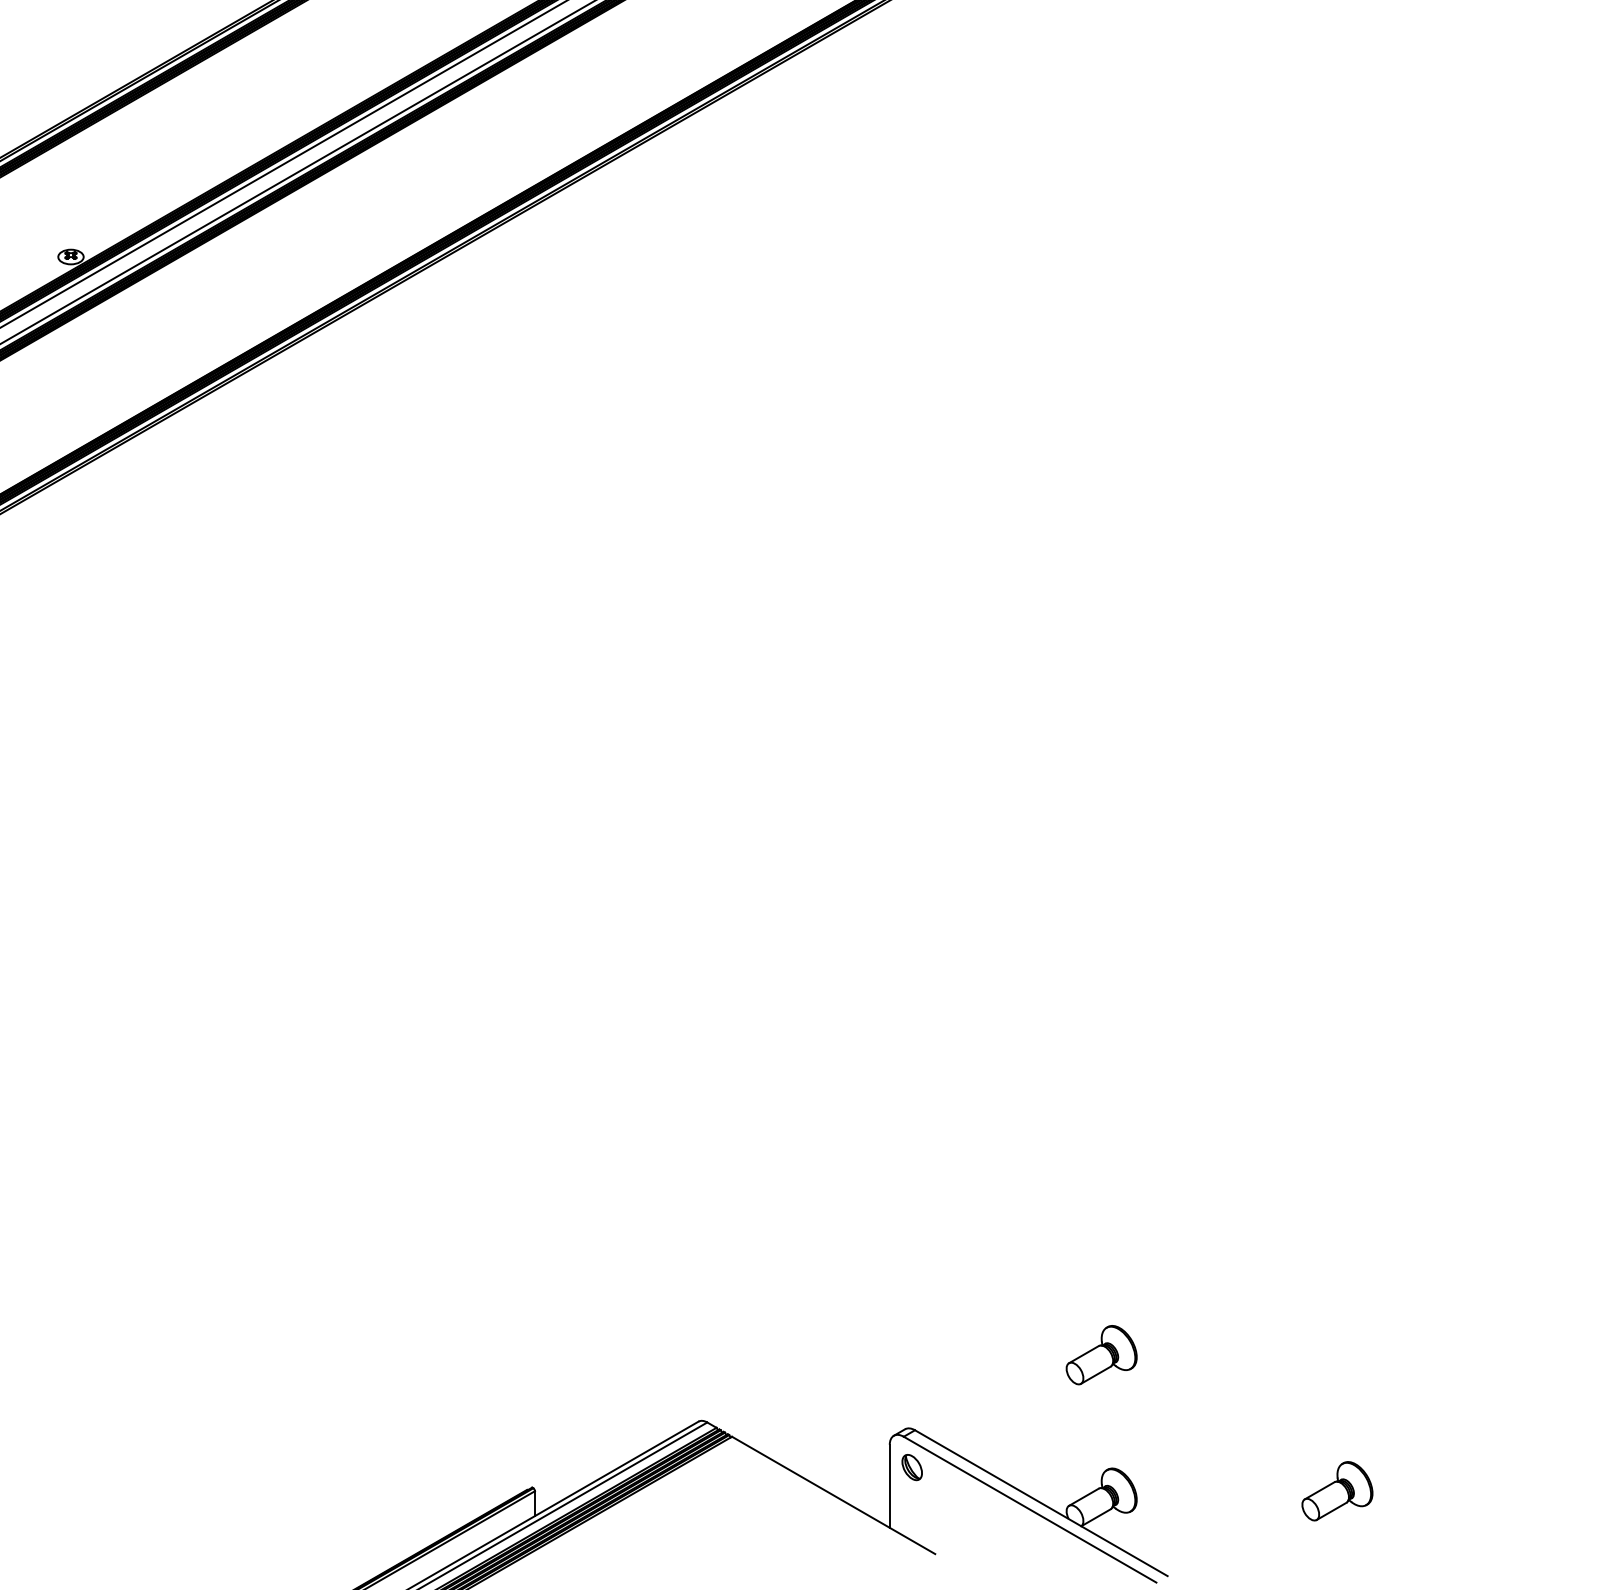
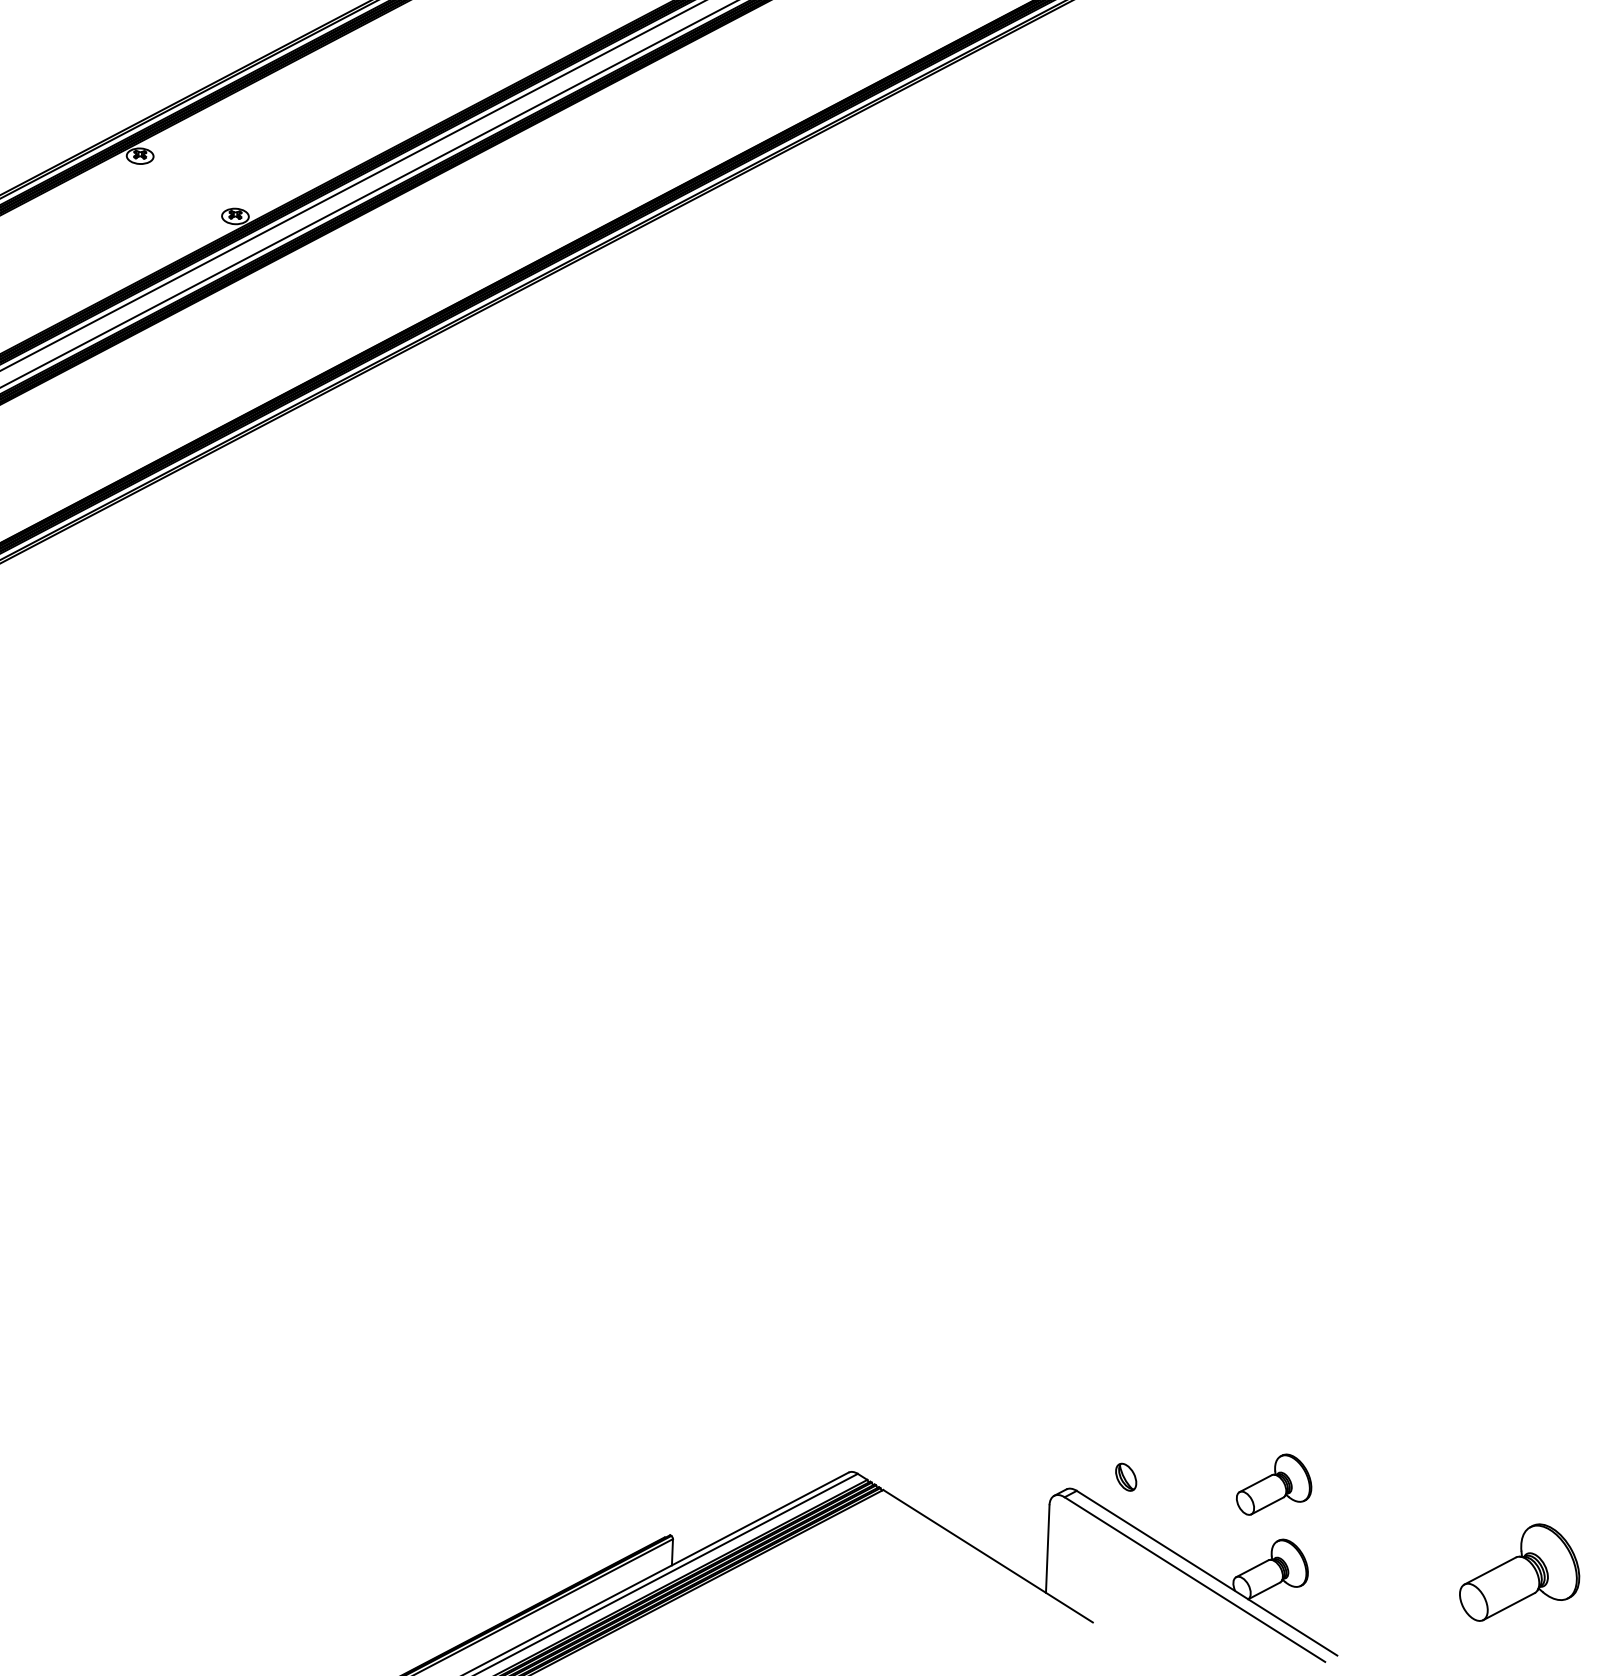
part: (1101, 1355) -> (1274, 1485), moved
part: (911, 1467) -> (1125, 1477), moved
part: (1337, 1491) -> (1520, 1573), size x1.6

